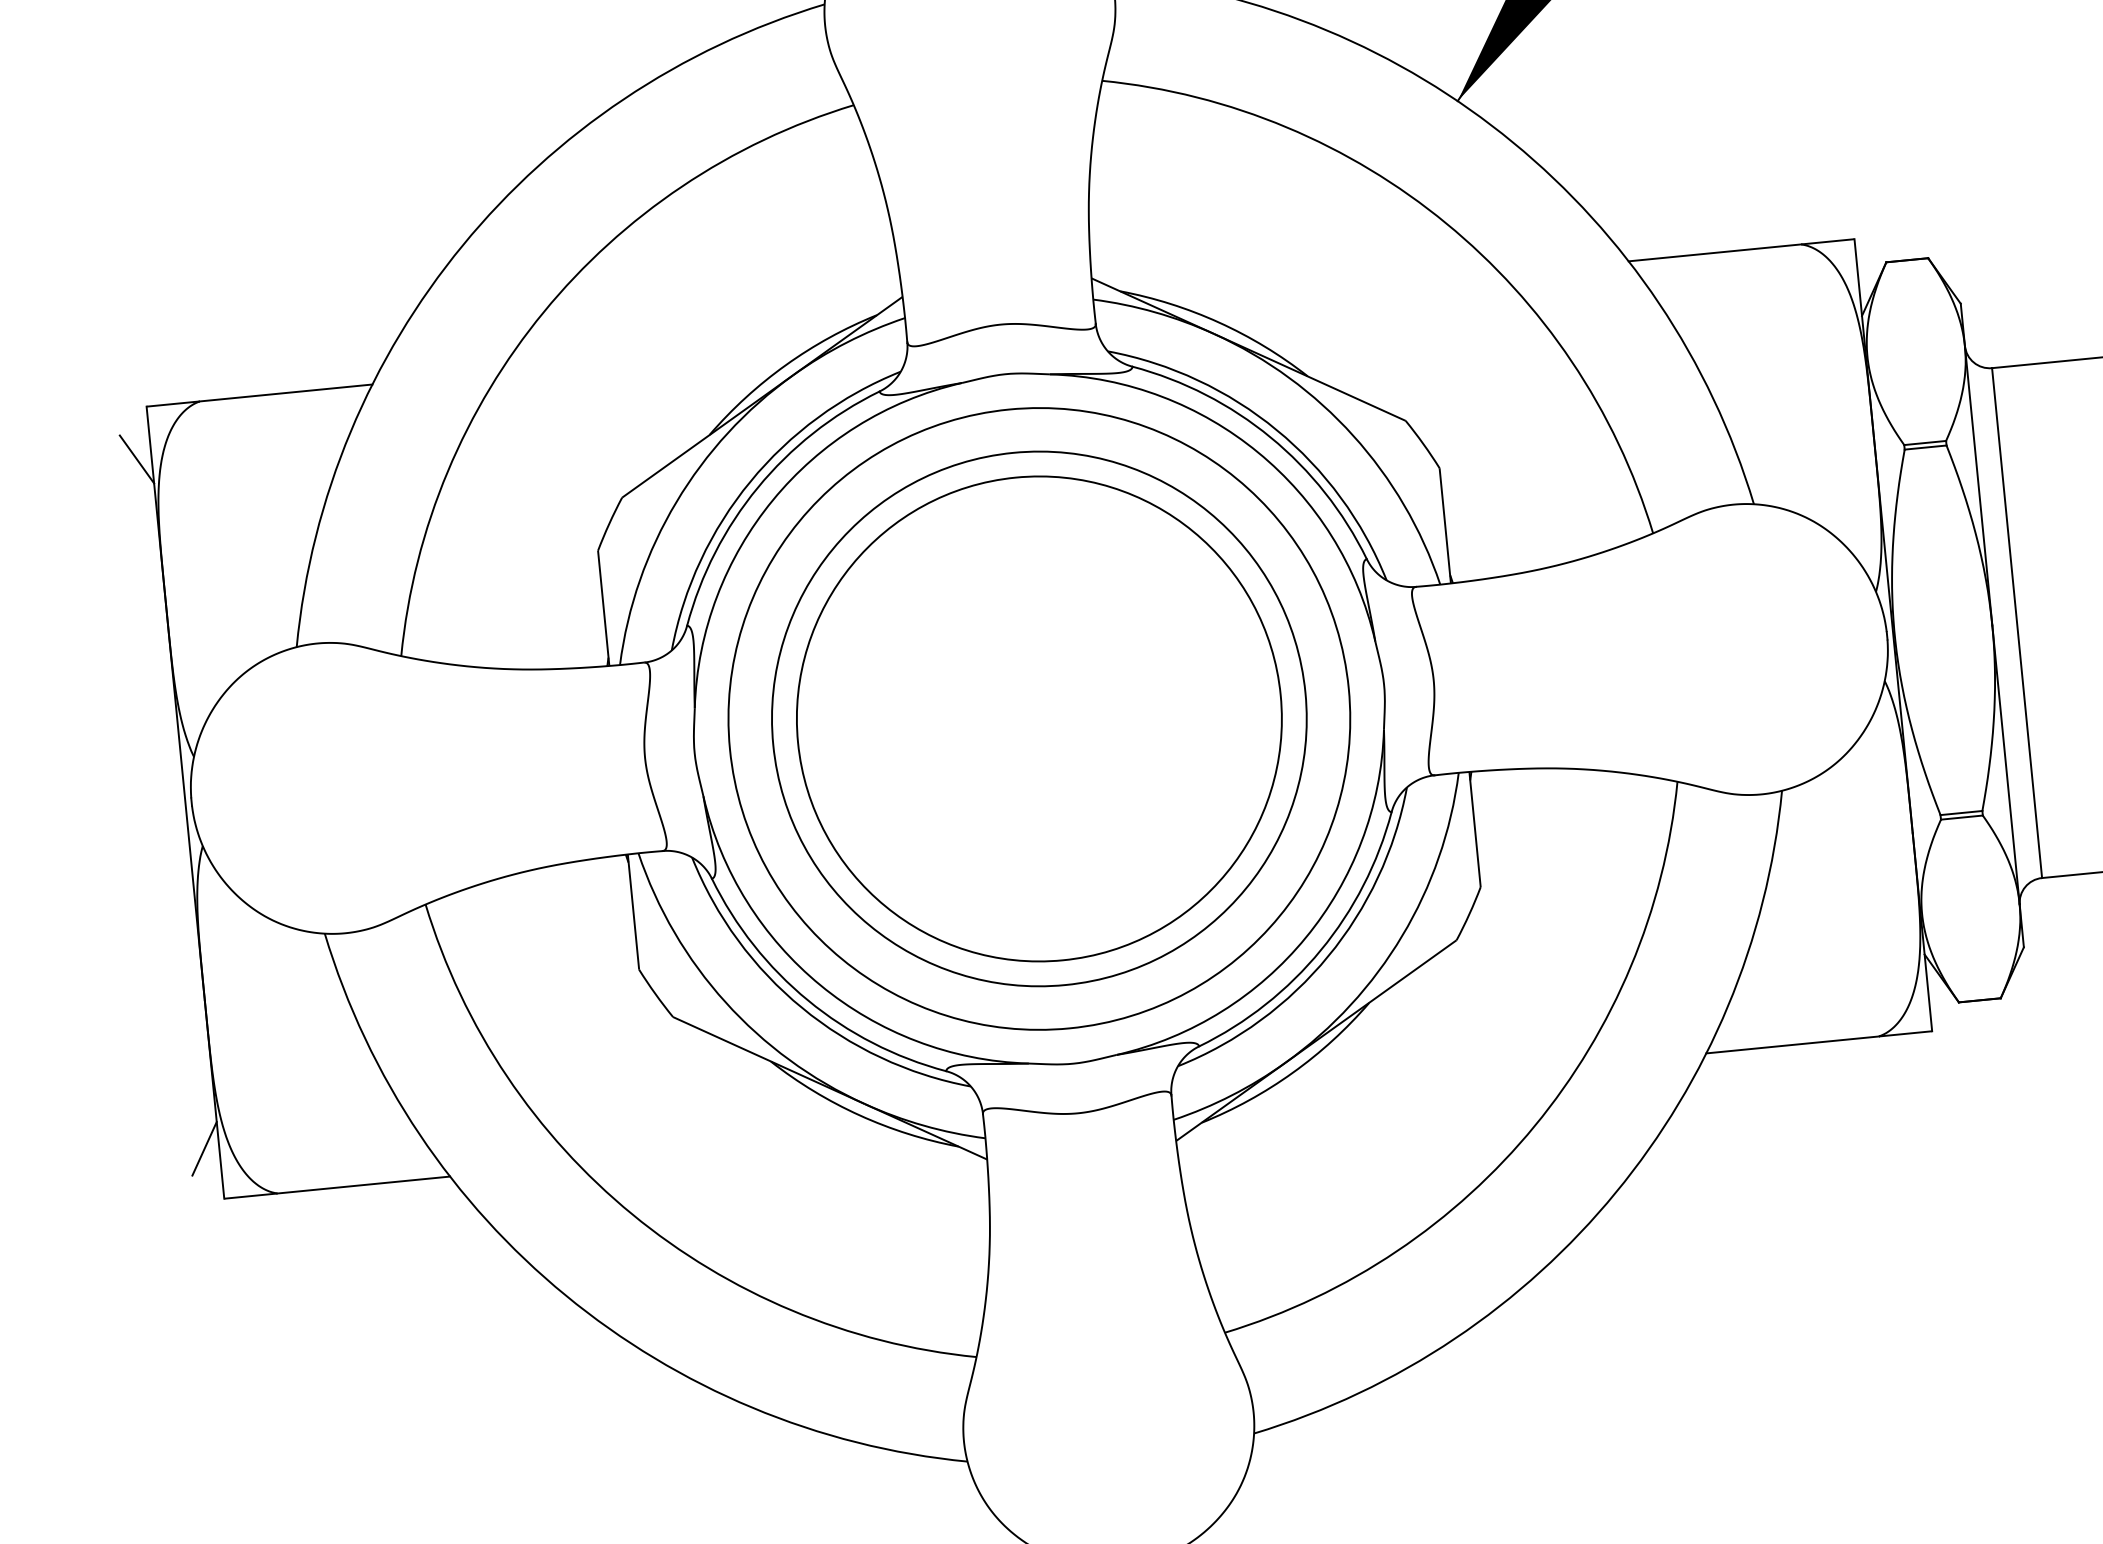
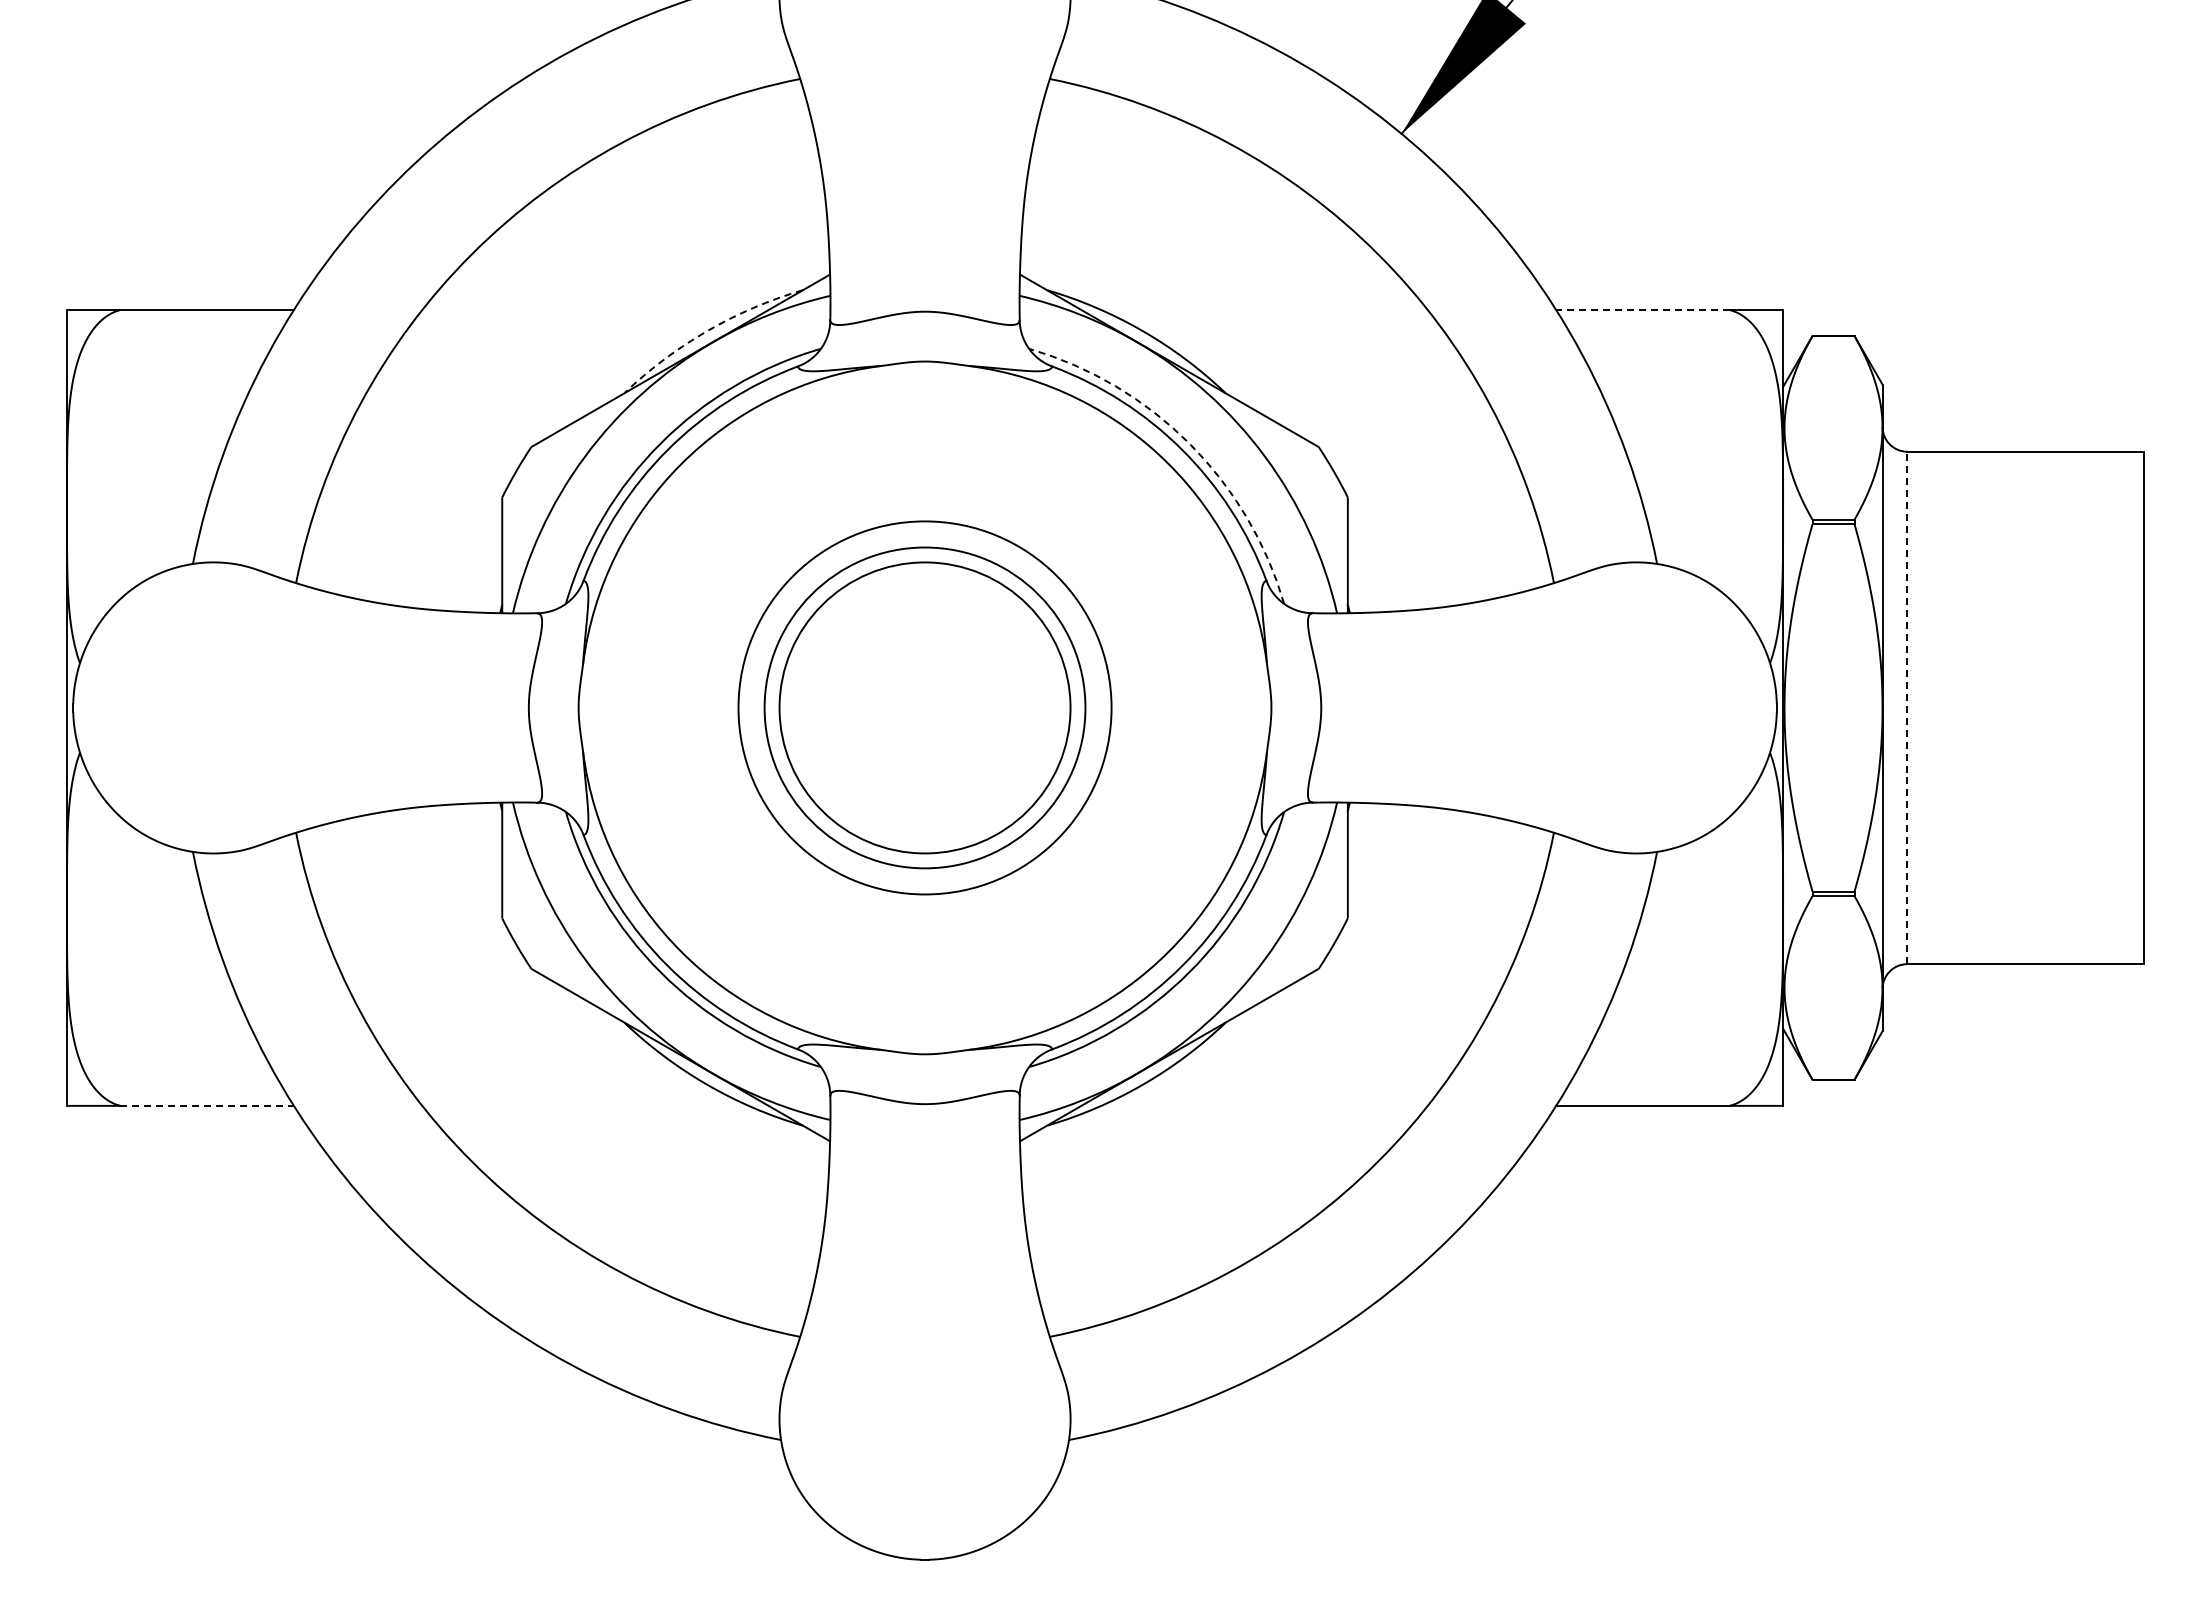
line: (1714, 253) -> (1642, 310), solid -> dashed
arc: (786, 364) -> (707, 330), solid -> dashed
arc: (1276, 429) -> (1189, 443), solid -> dashed
line: (137, 459) -> (52, 361), removed
line: (2017, 622) -> (1907, 707), solid -> dashed
circle: (1038, 718) -> (924, 707), size x0.6
circle: (1038, 718) -> (924, 707), size x0.6
circle: (1038, 718) -> (924, 707), size x0.6
line: (204, 1148) -> (52, 1053), removed
line: (364, 1184) -> (207, 1105), solid -> dashed

